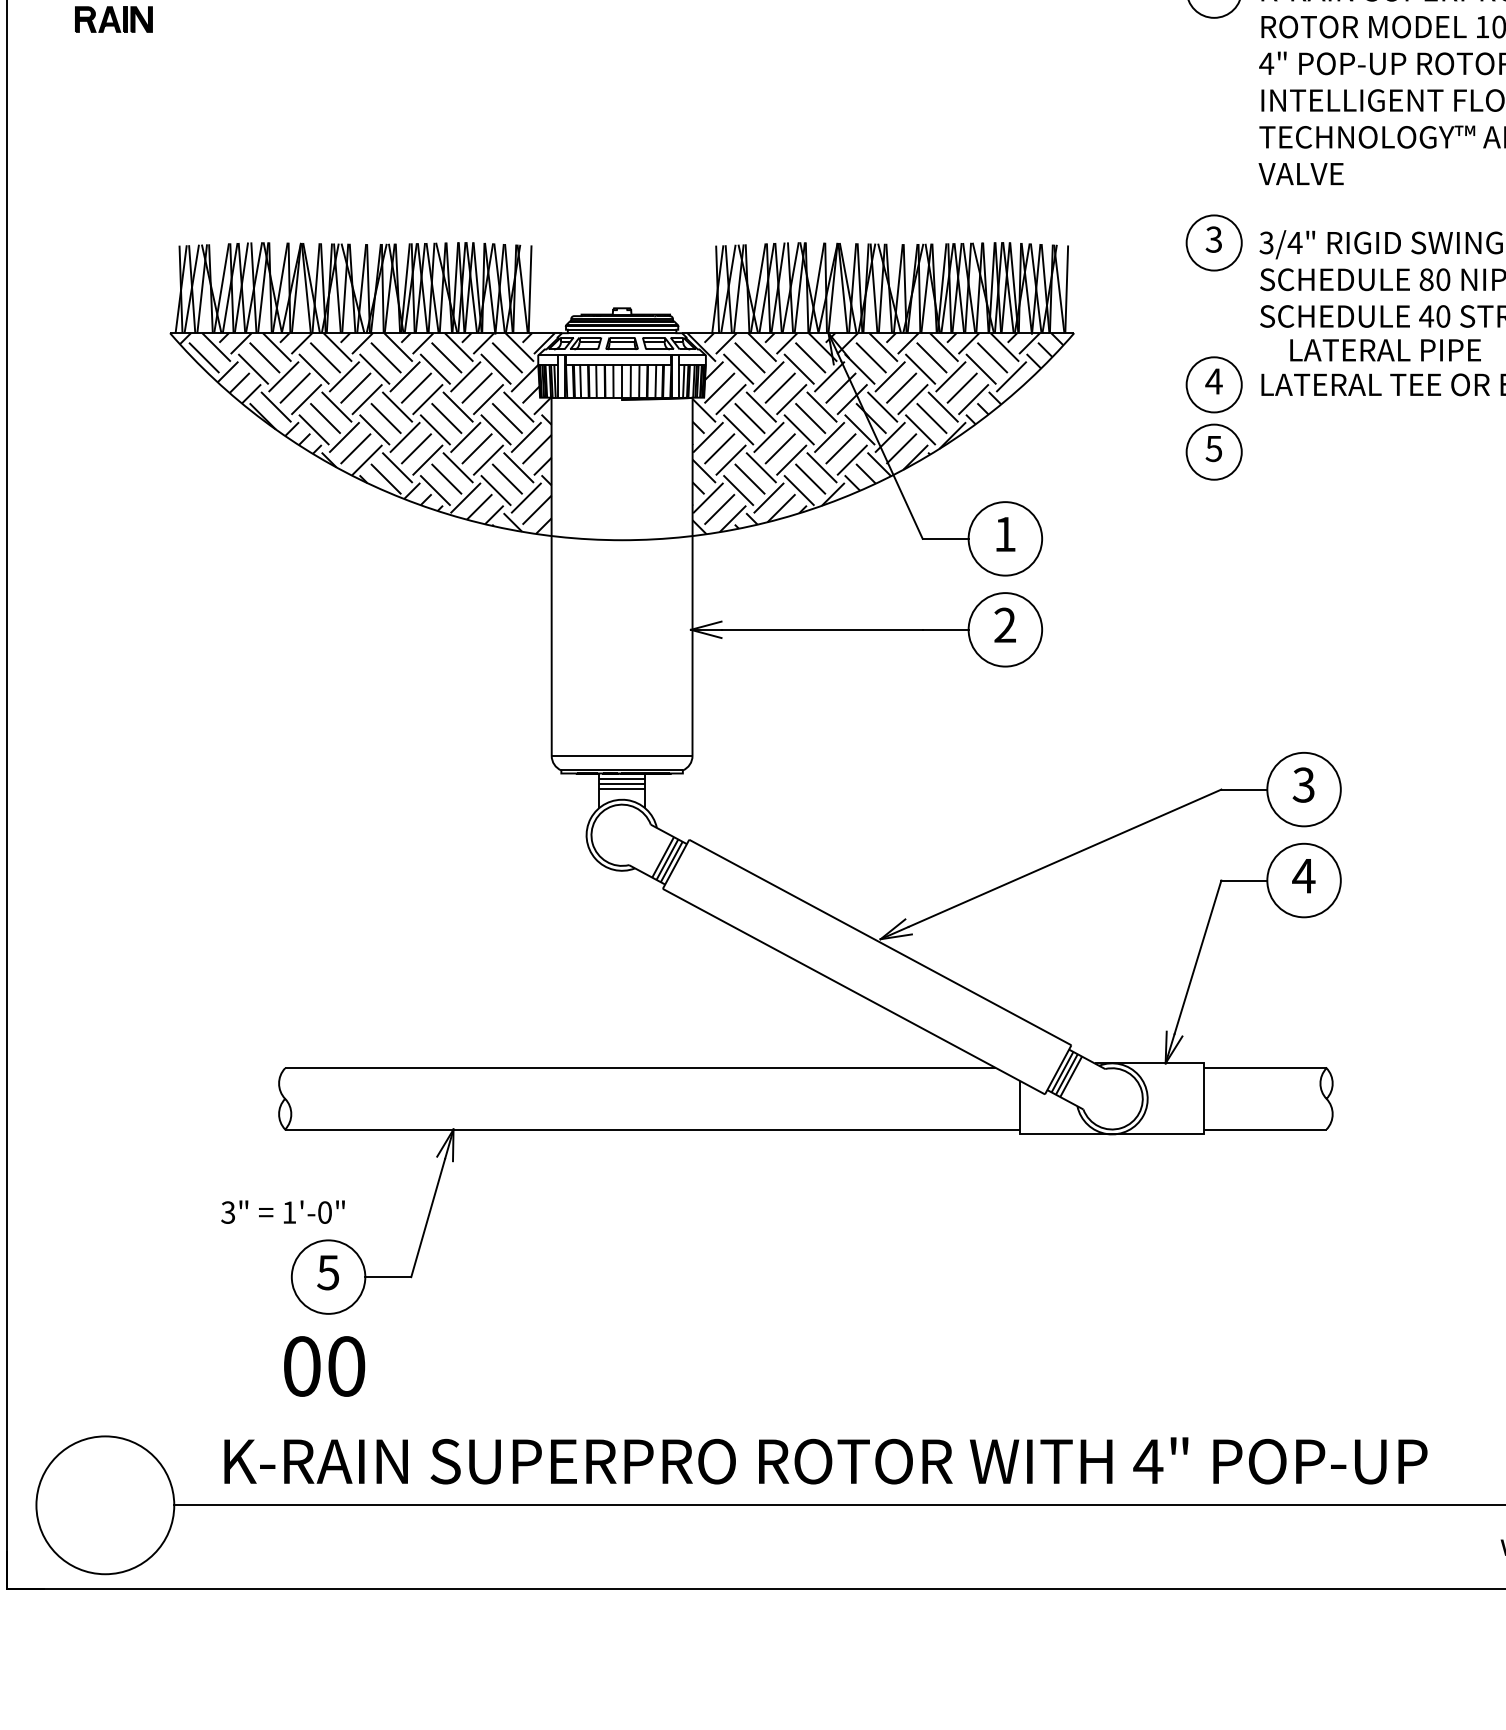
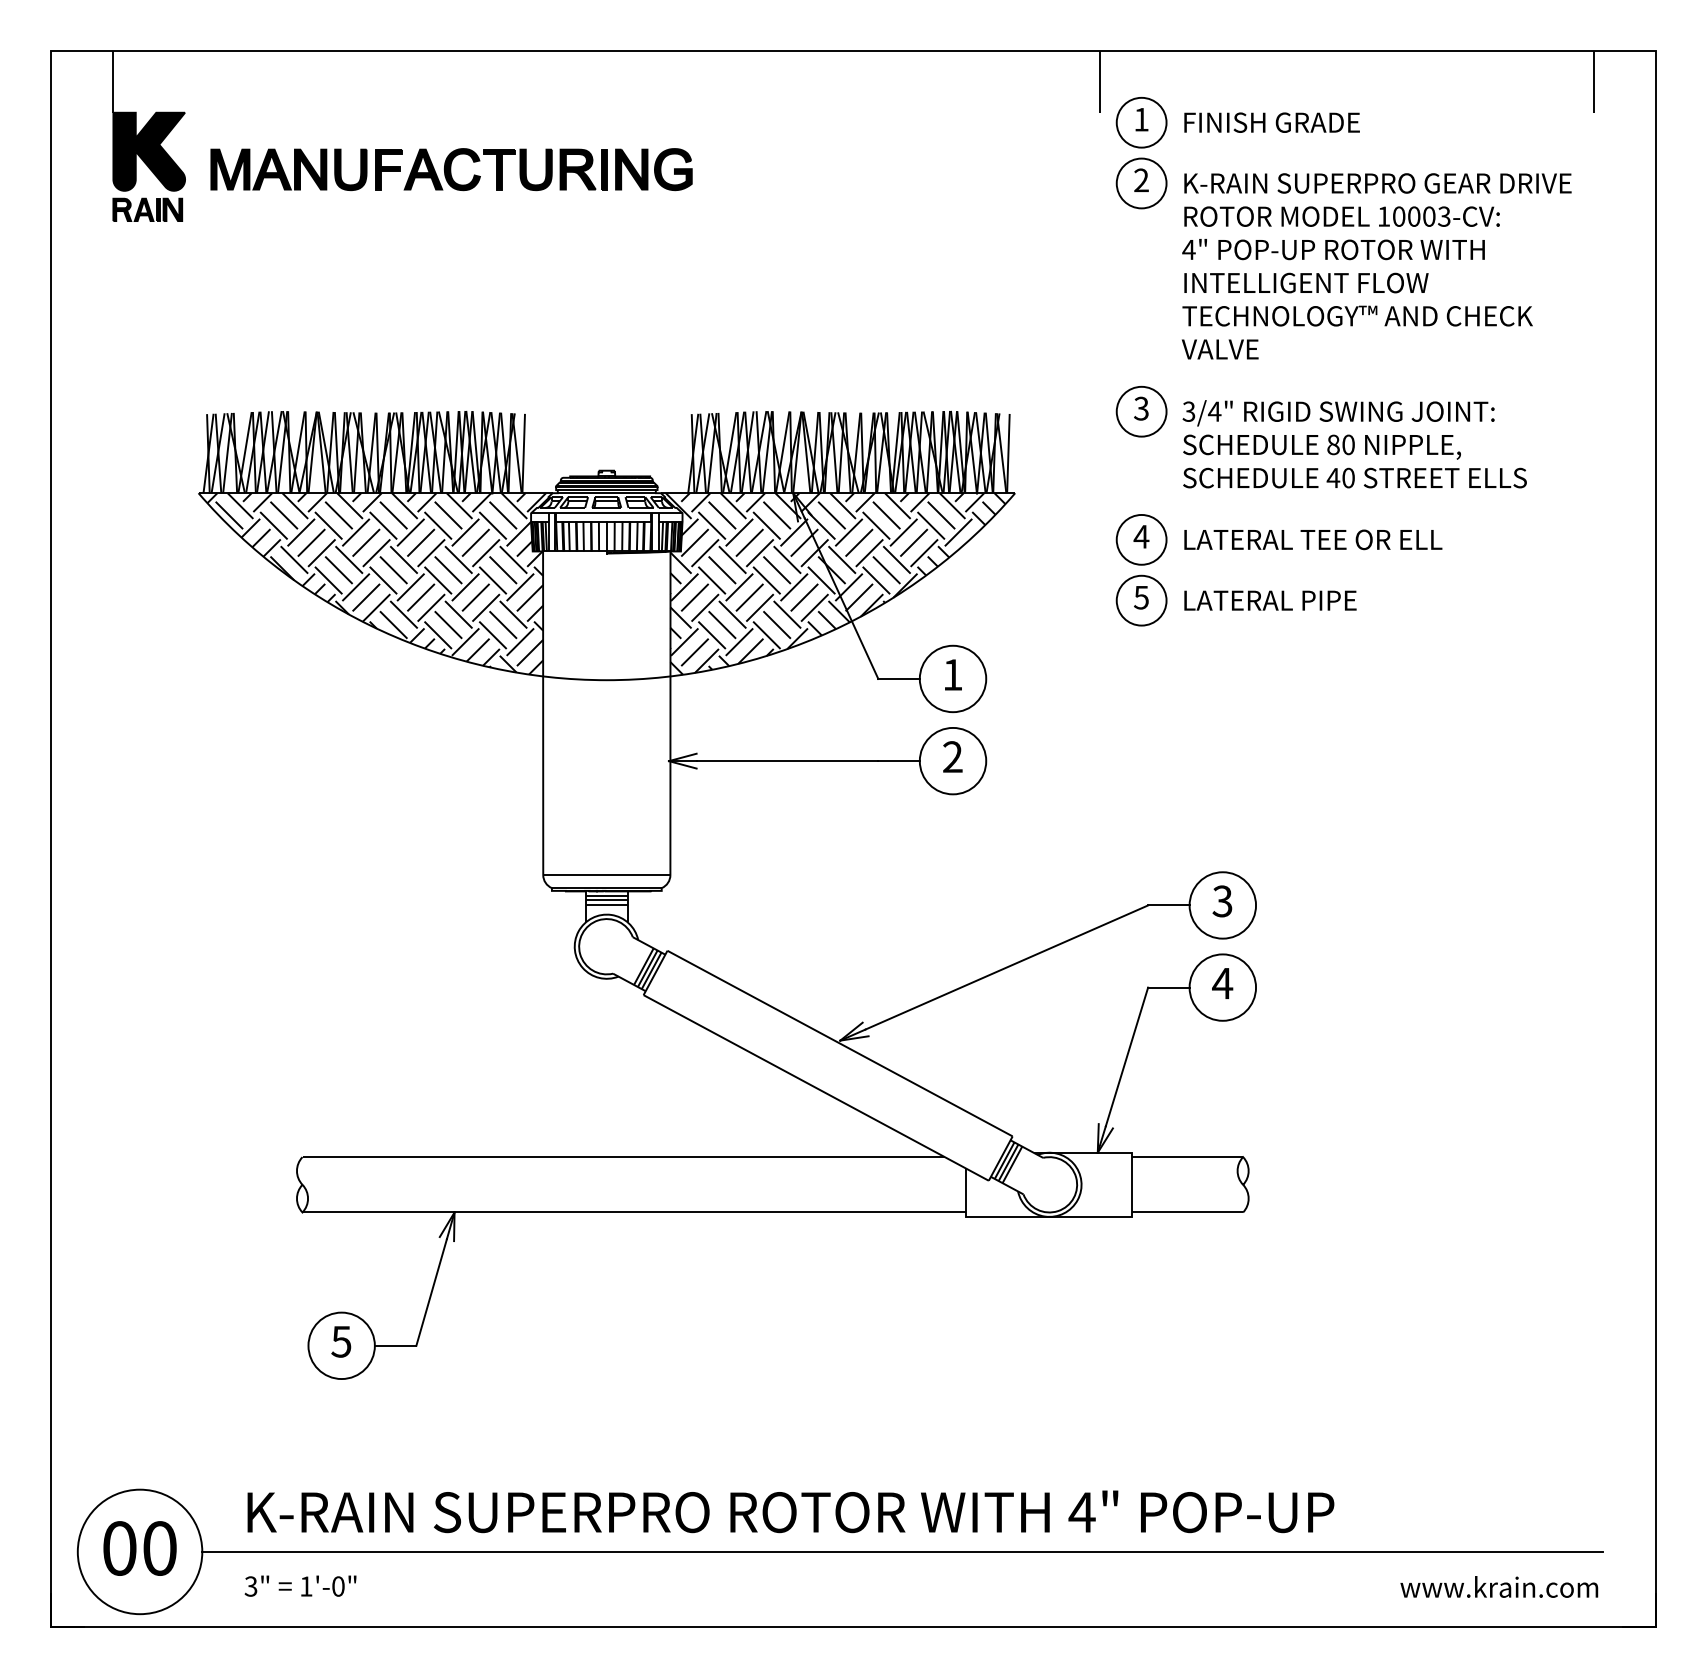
text: (1385, 350) -> (1270, 600), moved
text: (282, 1211) -> (300, 1585), moved
text: (323, 1366) -> (139, 1548), moved

